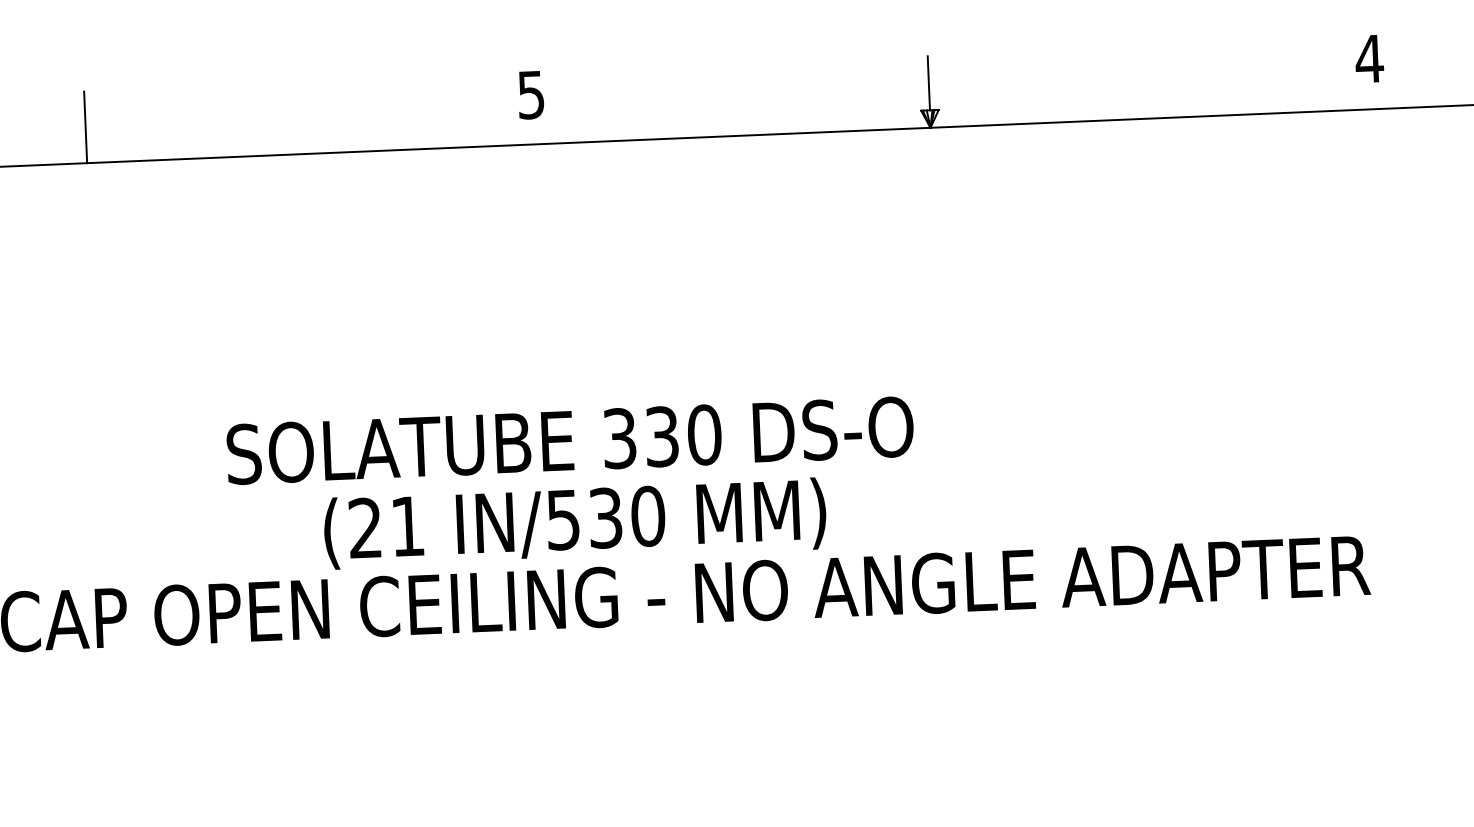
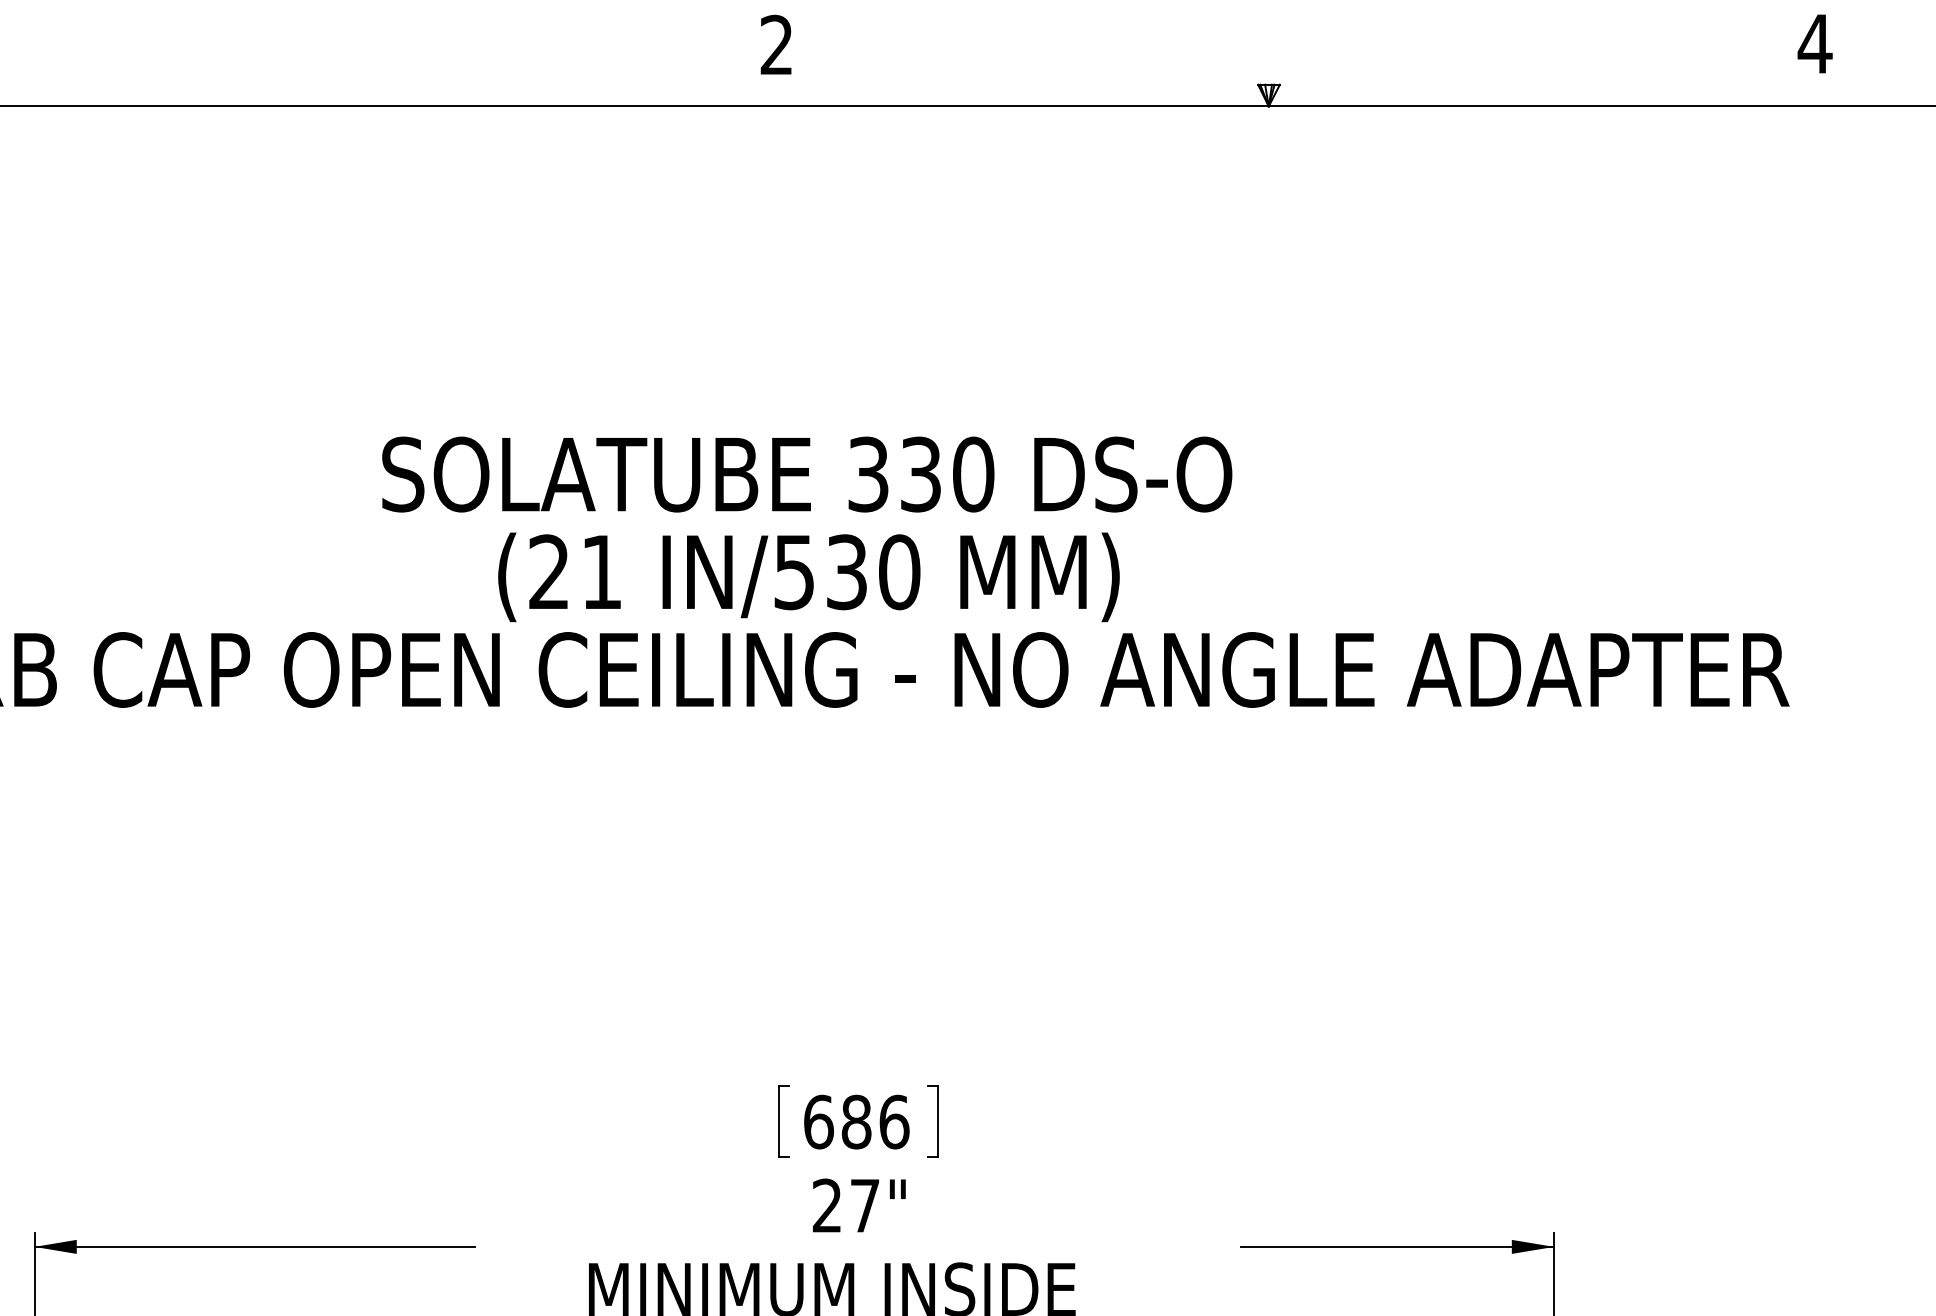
line: (929, 82) -> (1269, 50), removed
text: (530, 94) -> (776, 44), 5 -> 2
line: (85, 126) -> (224, 61), removed

